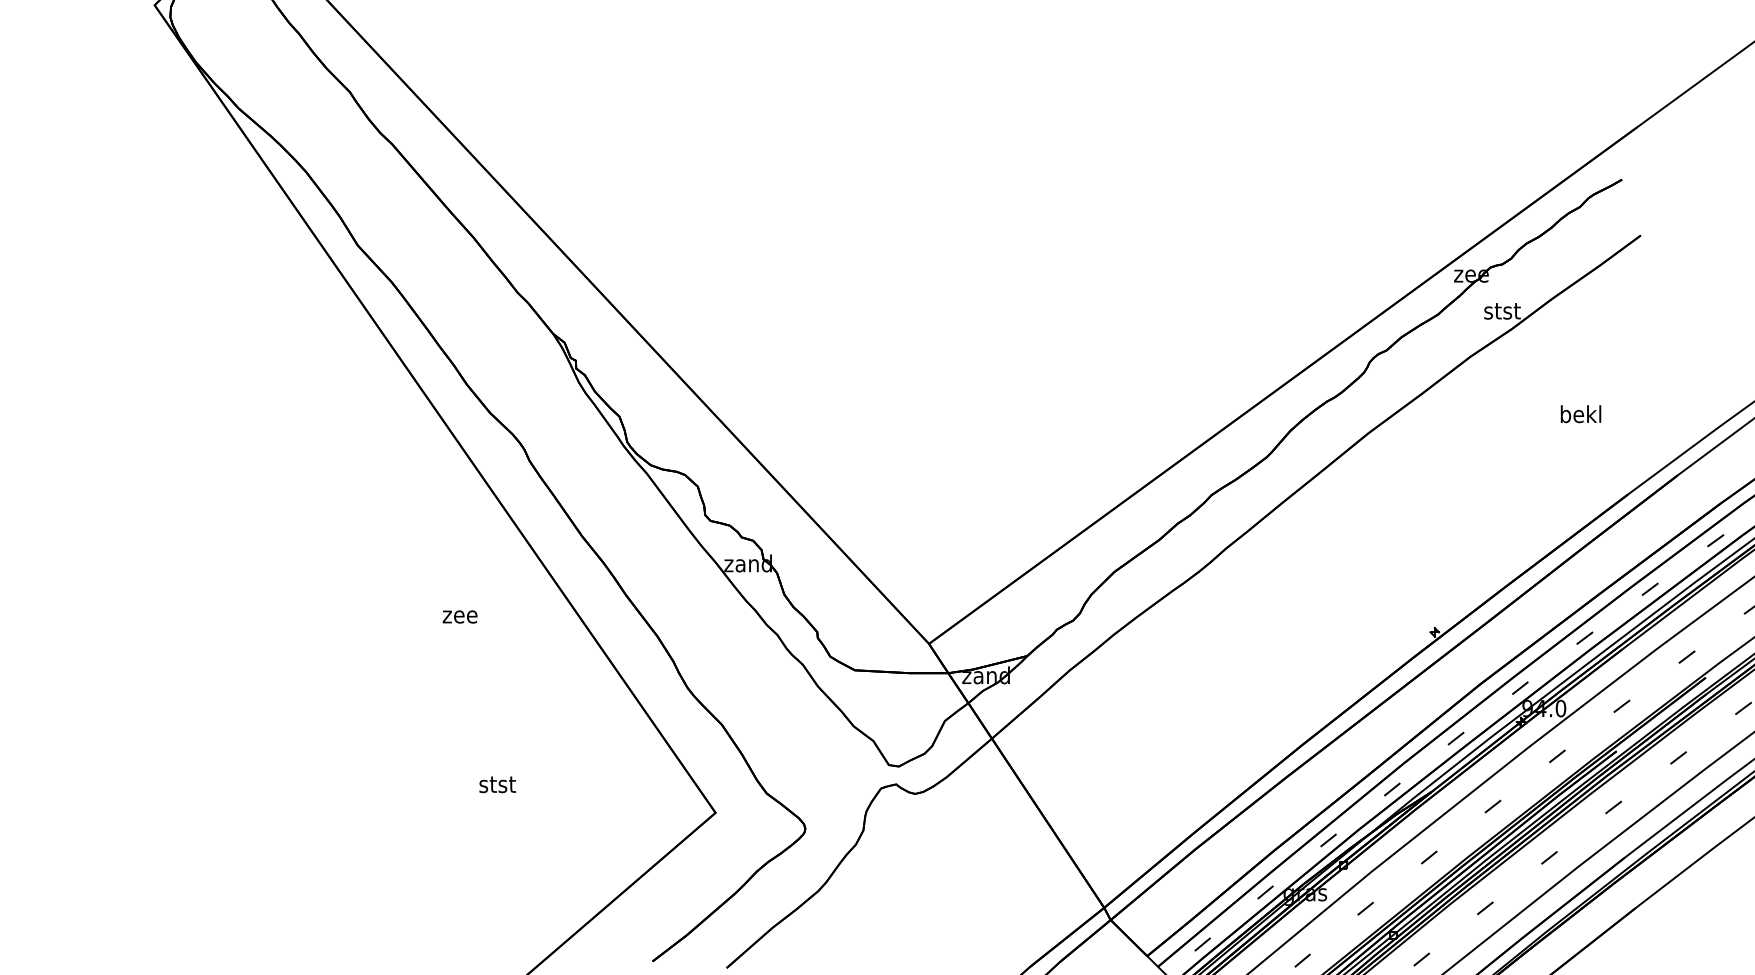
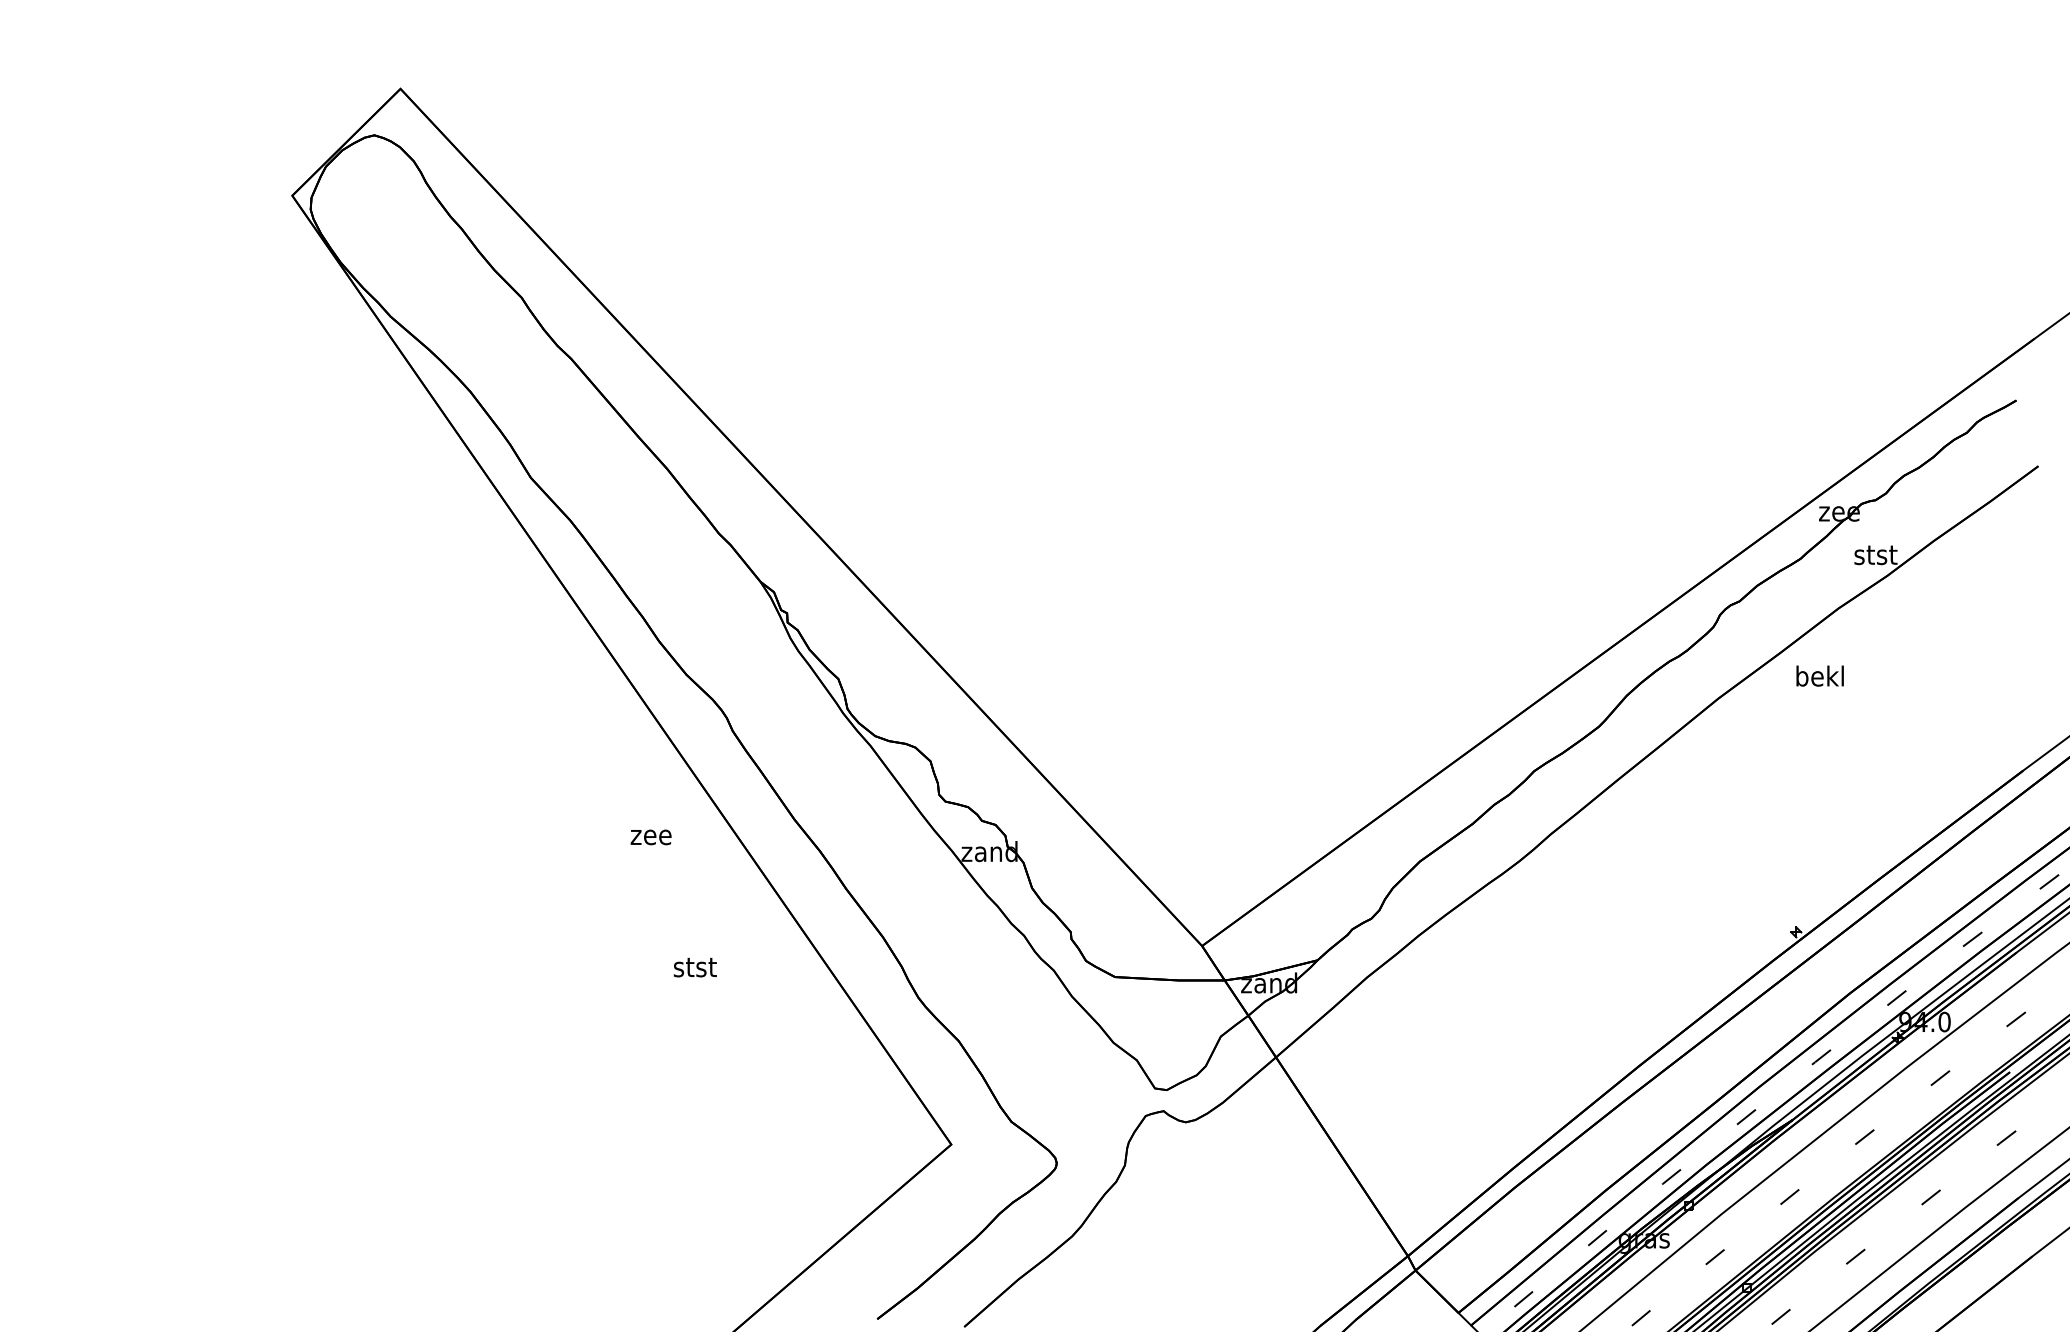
text: (1580, 413) -> (1819, 675), moved
text: (459, 617) -> (650, 837), moved
text: (497, 784) -> (694, 967), moved

